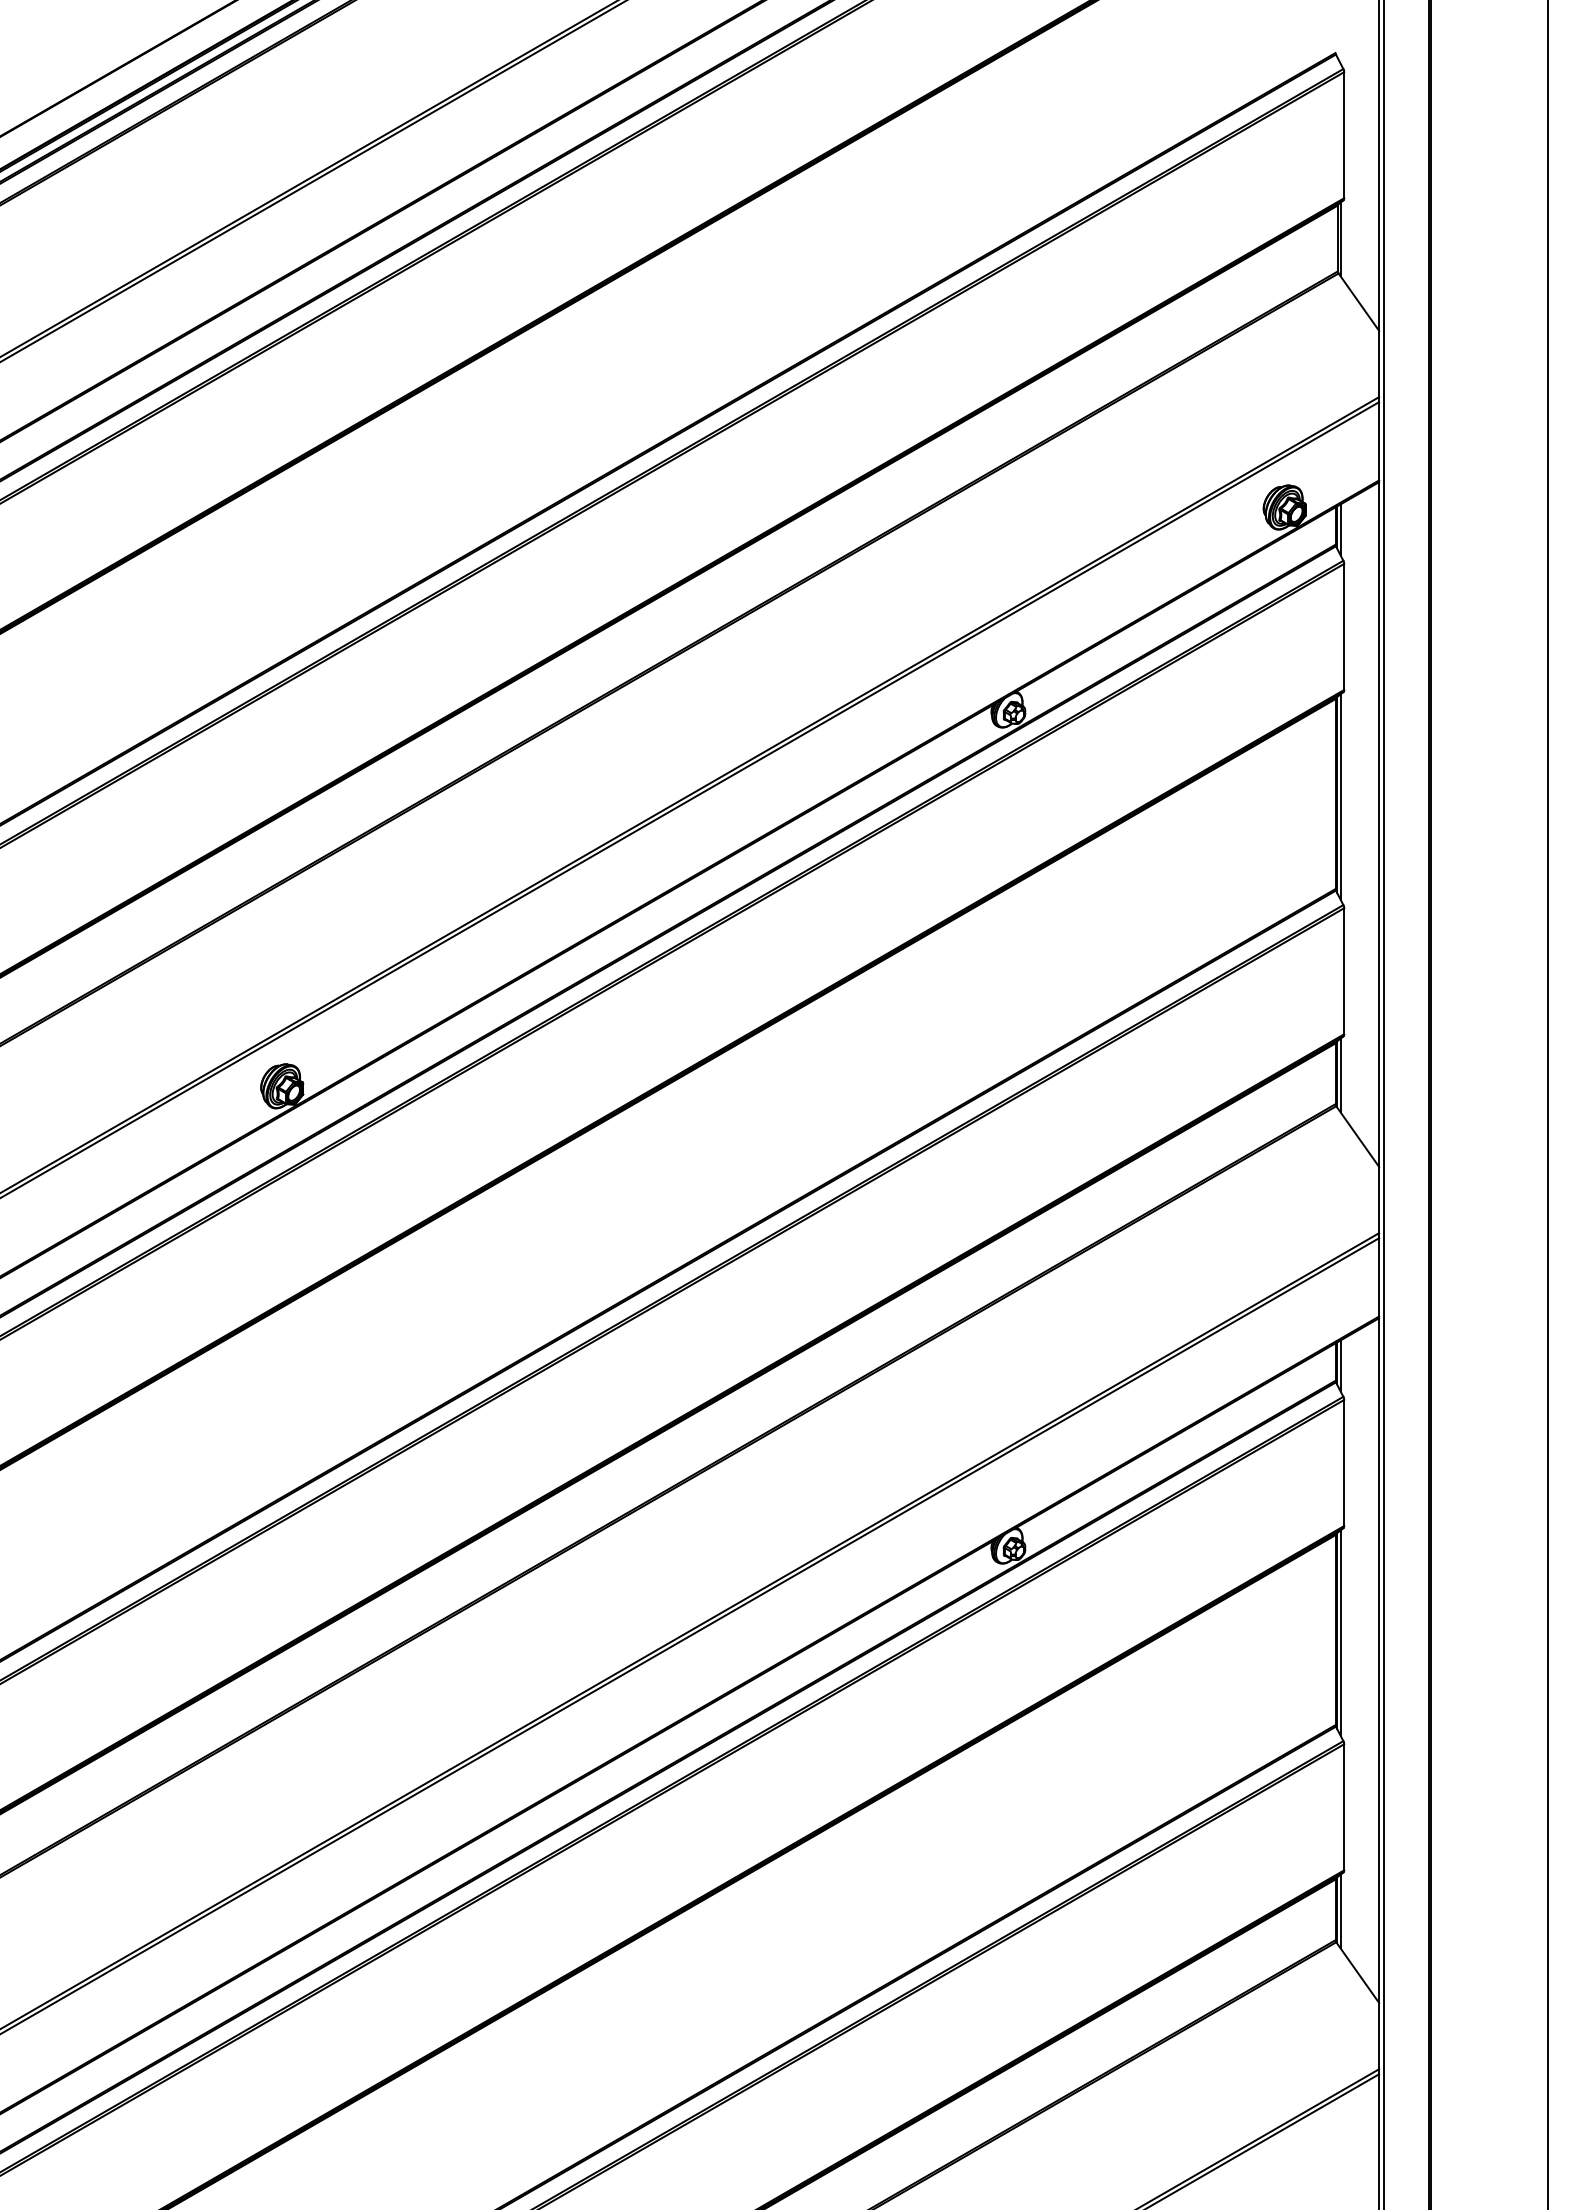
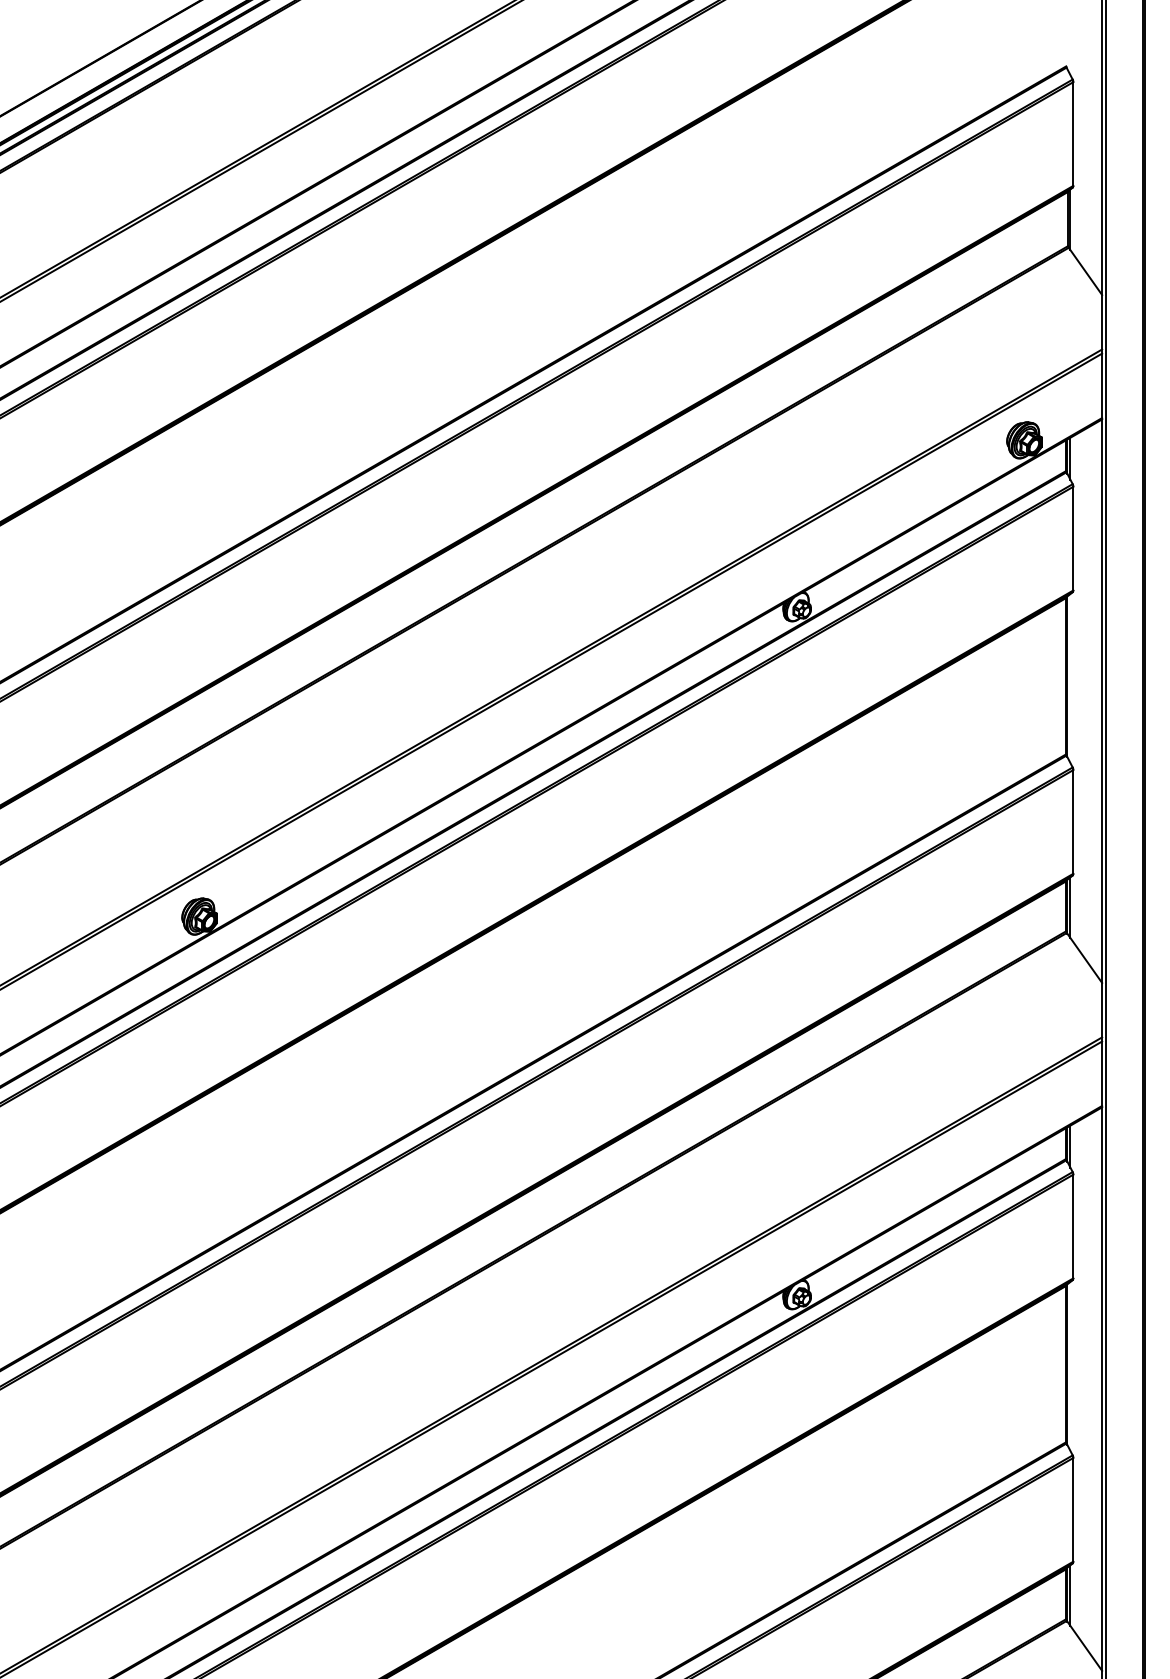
line: (1340, 796) -> (1070, 678), removed
line: (1340, 1632) -> (1070, 1365), removed

